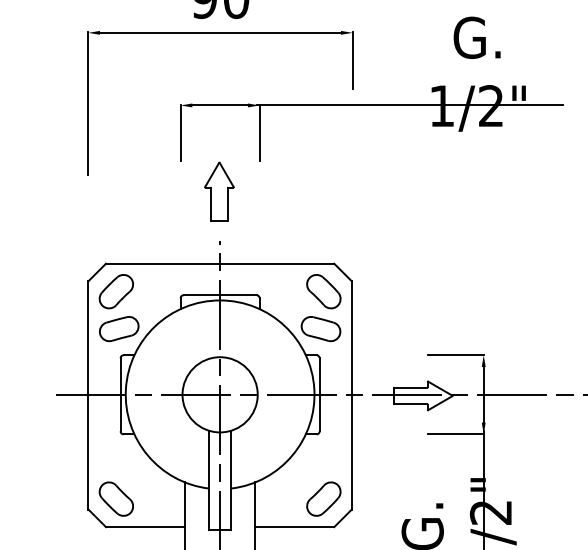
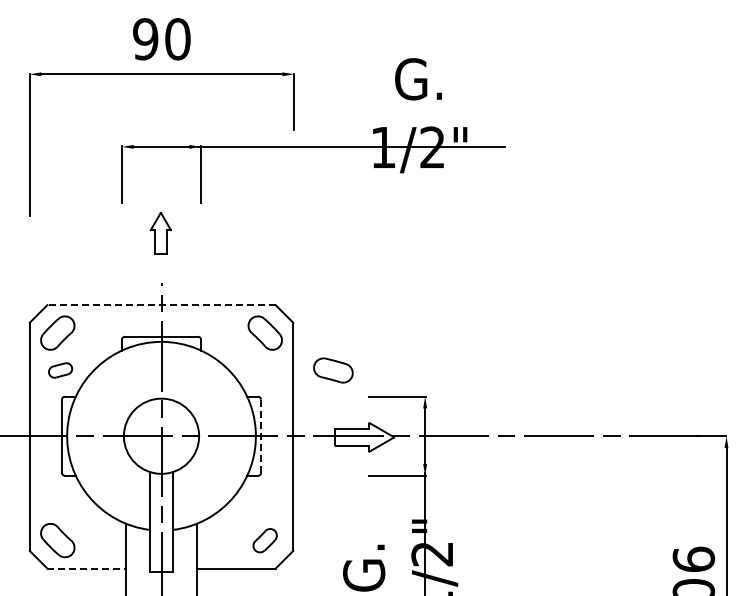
part: (219, 192) -> (160, 233), size x0.7
line: (220, 264) -> (161, 305), solid -> dashed
part: (119, 329) -> (60, 370), size x0.6
part: (321, 329) -> (333, 370), moved
line: (320, 395) -> (261, 436), solid -> dashed
part: (323, 499) -> (264, 540), size x0.7
line: (145, 527) -> (86, 568), solid -> dashed

